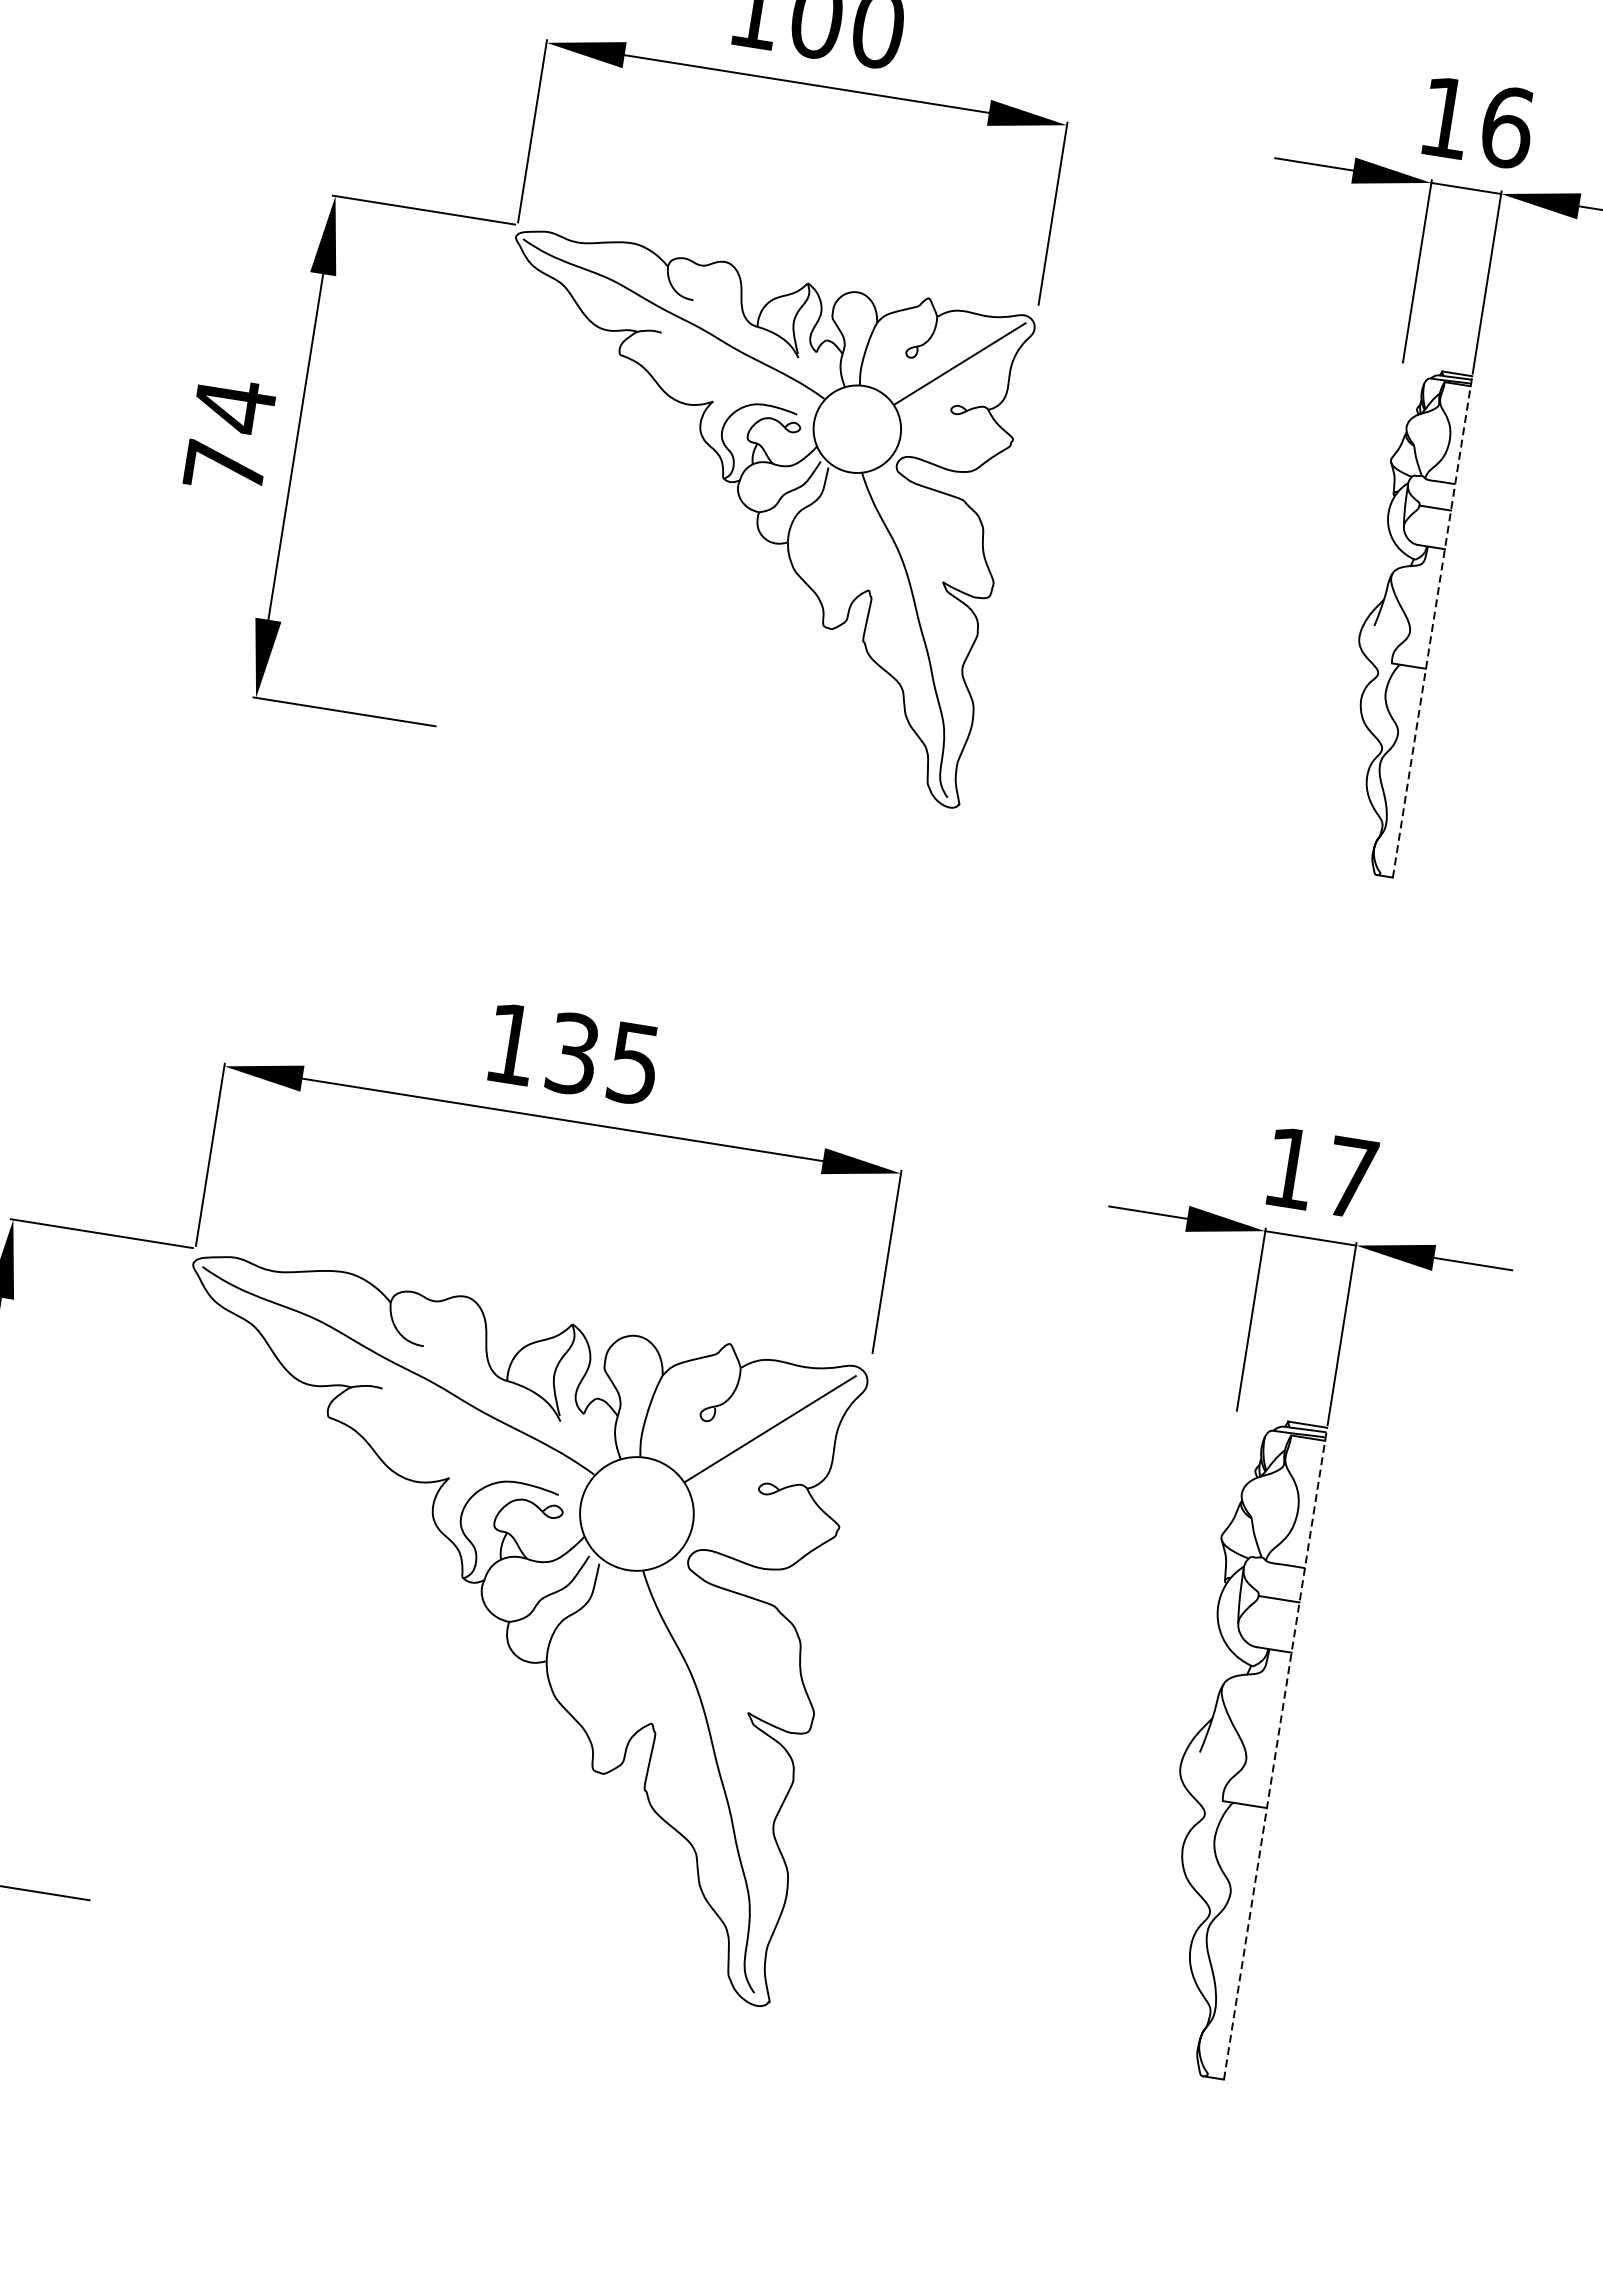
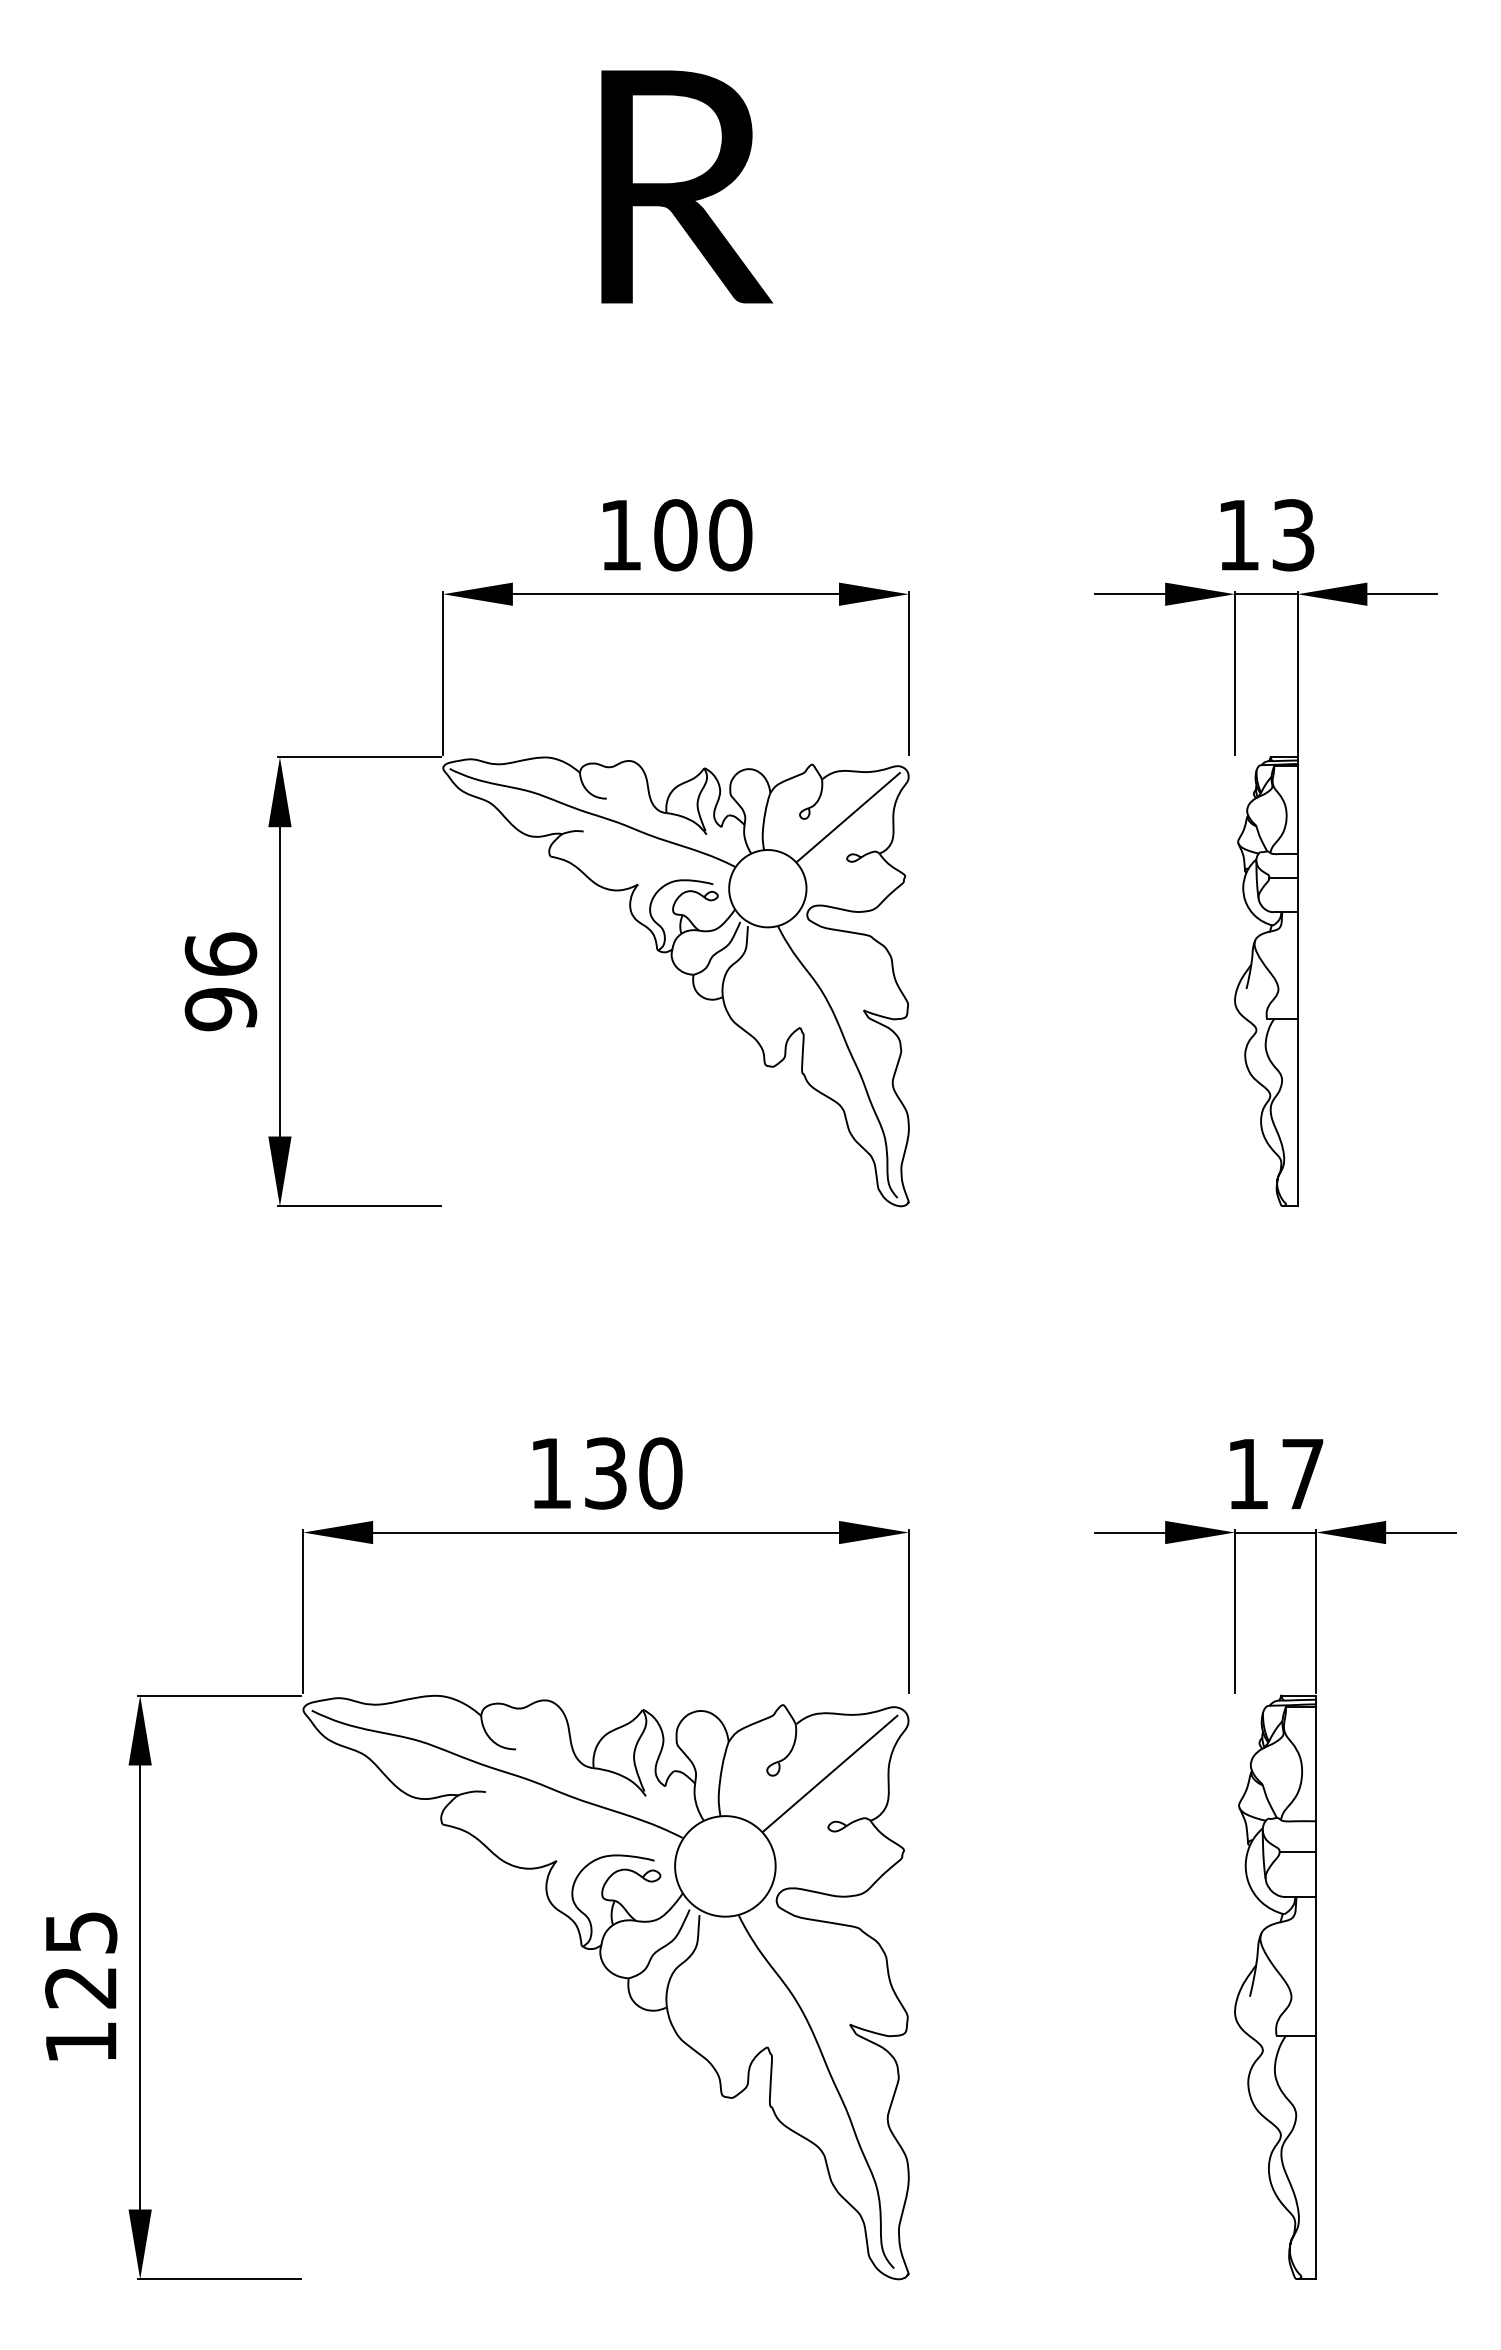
text: (1507, 127) -> (1293, 535), 16 -> 13
text: (229, 436) -> (220, 981), 74 -> 96
line: (1432, 626) -> (1297, 981), dashed -> solid
text: (633, 1063) -> (660, 1473), 135 -> 130
line: (1275, 1753) -> (1316, 1987), dashed -> solid

